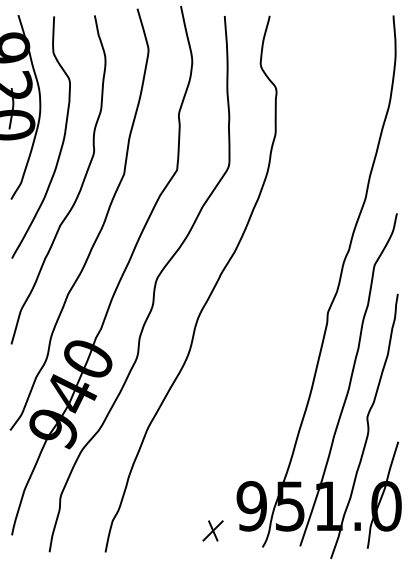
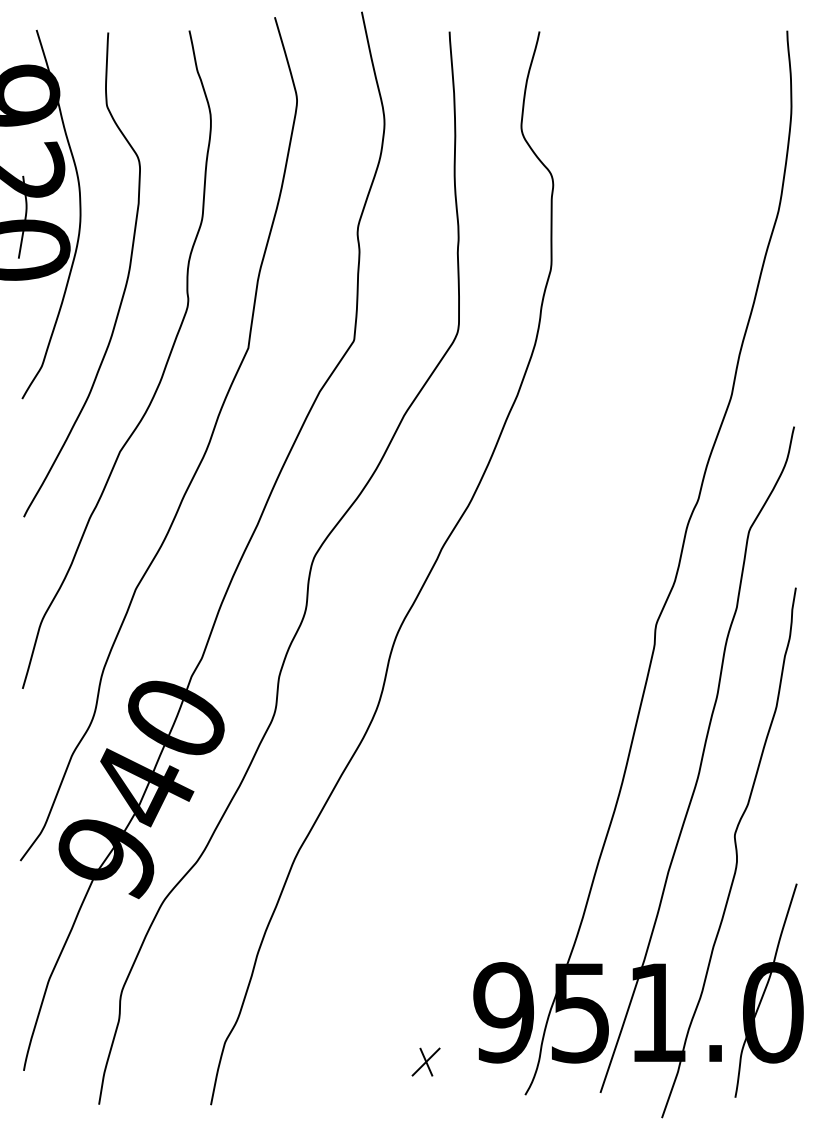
part: (212, 530) -> (425, 1061), size x0.7

